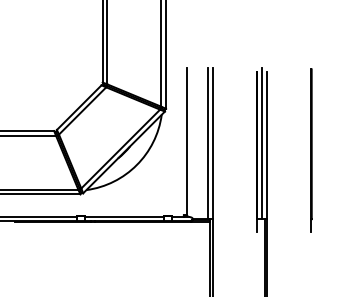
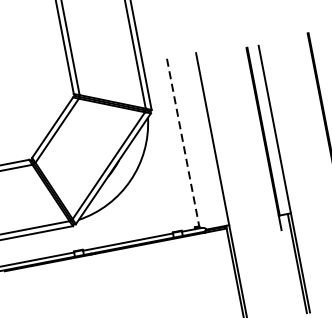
line: (187, 141) -> (183, 142), solid -> dashed
line: (207, 143) -> (206, 140), removed
line: (261, 143) -> (267, 128), removed

